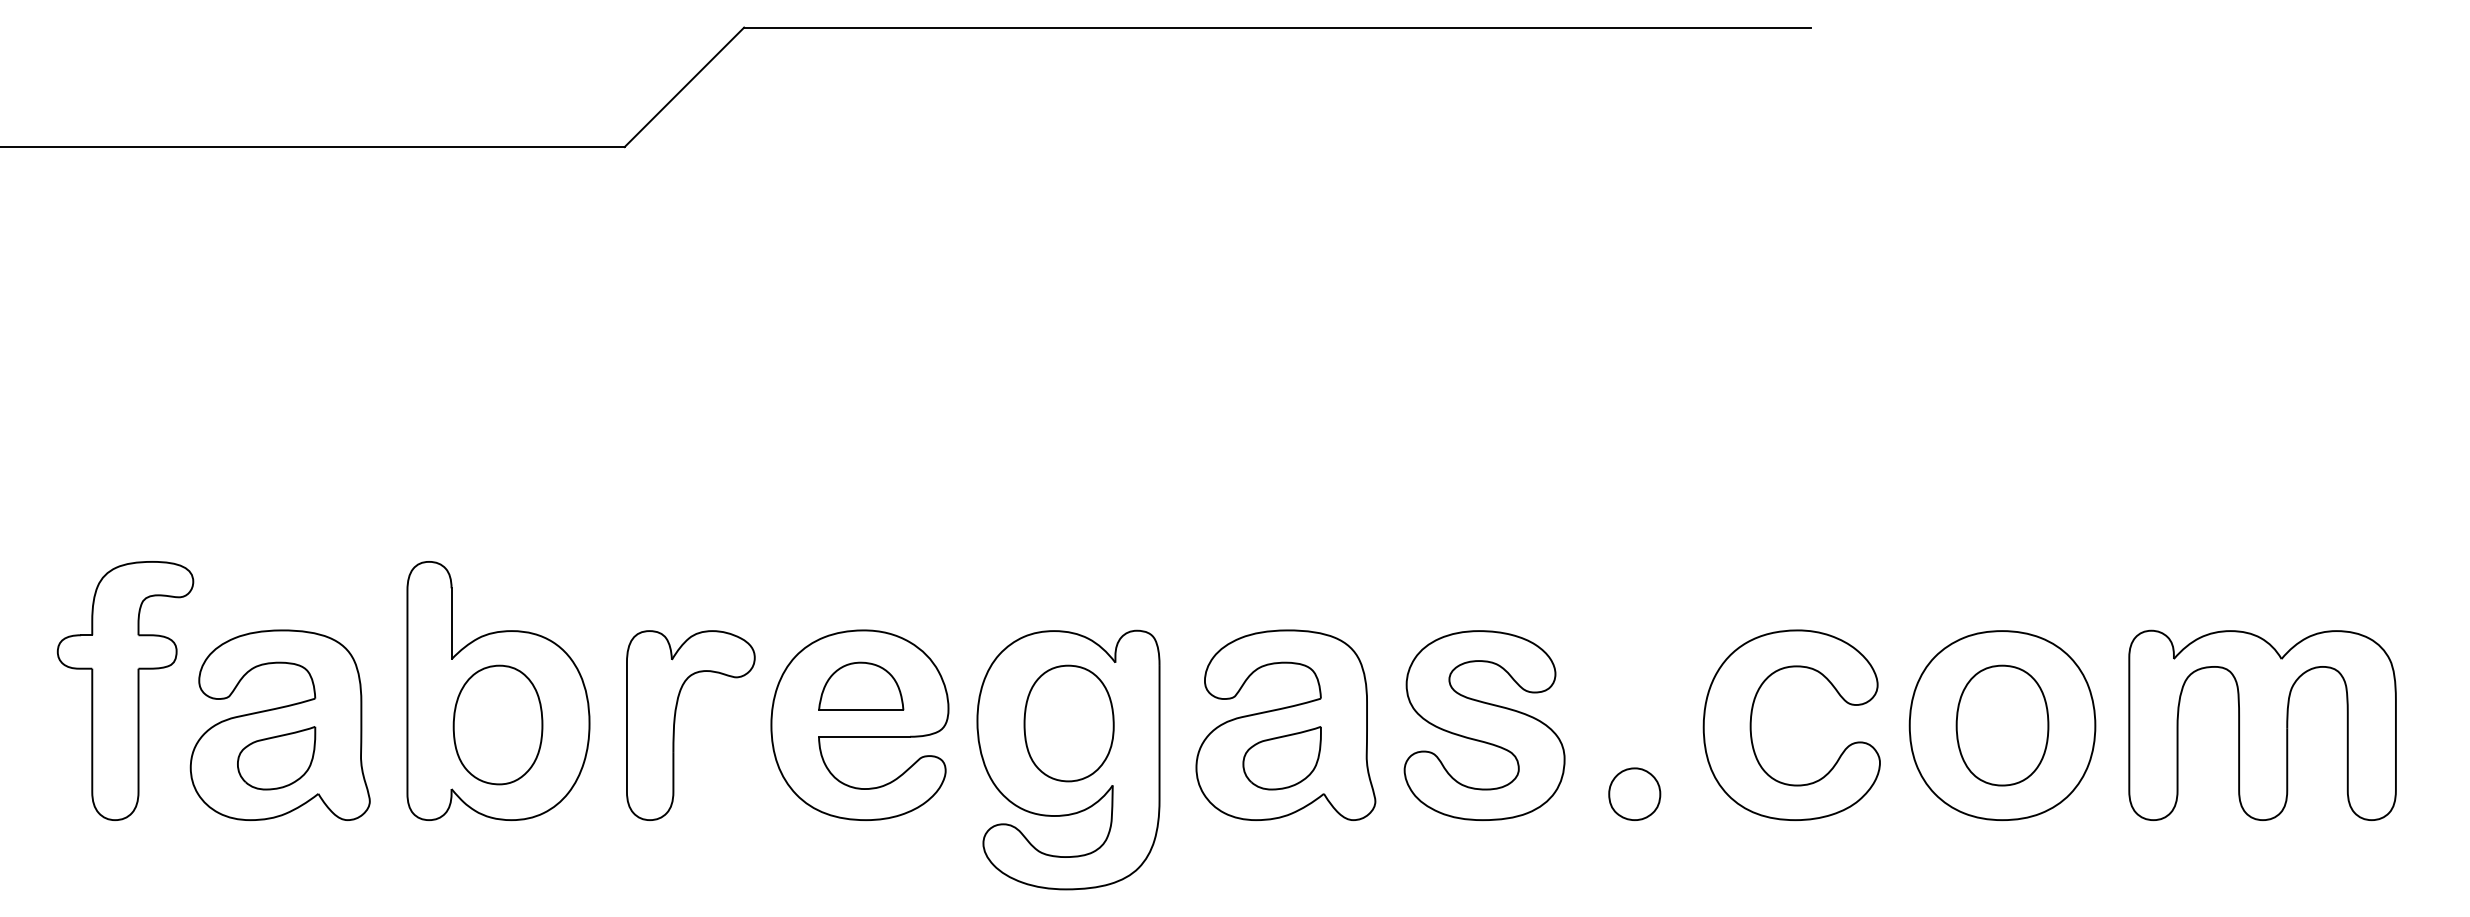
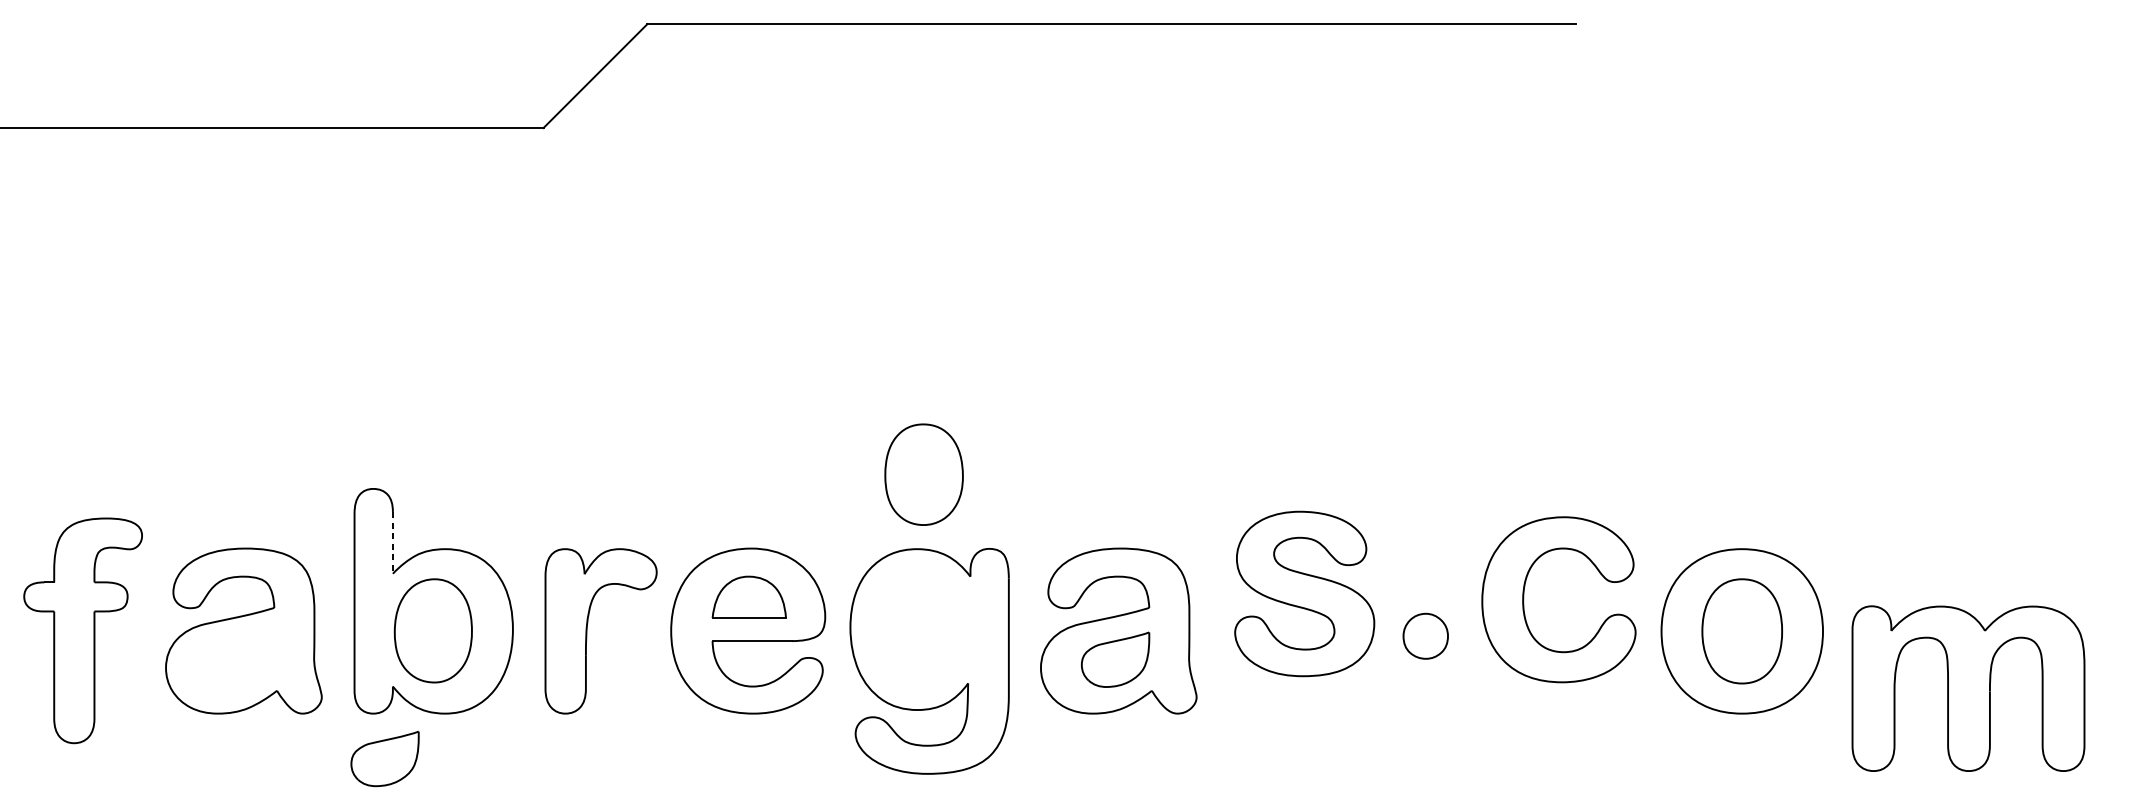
line: (451, 623) -> (392, 542), solid -> dashed
part: (125, 690) -> (83, 630), moved
part: (1068, 723) -> (923, 474), moved
part: (1751, 724) -> (1523, 599), moved
part: (2262, 724) -> (1968, 687), moved
part: (1484, 725) -> (1304, 593), moved
part: (276, 758) -> (385, 759), moved
part: (1634, 793) -> (1425, 635), moved

